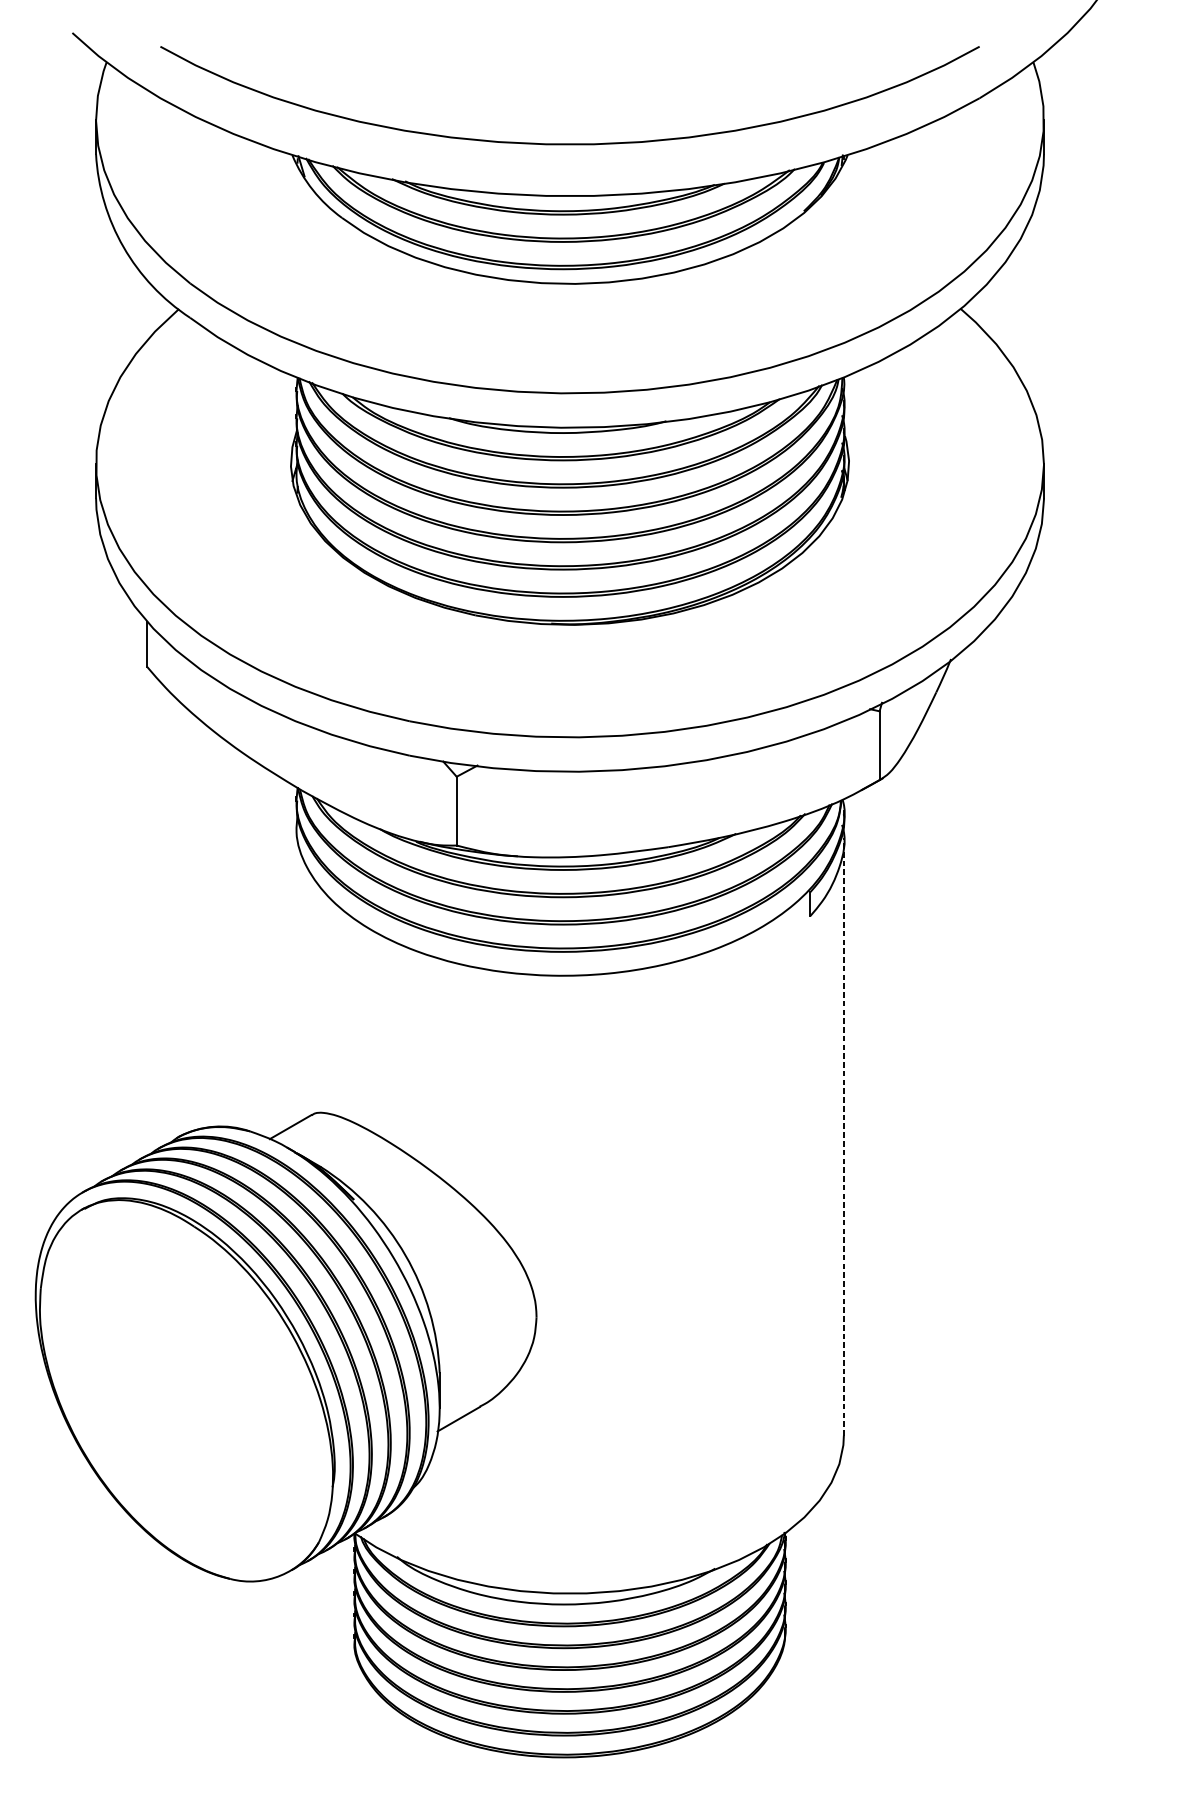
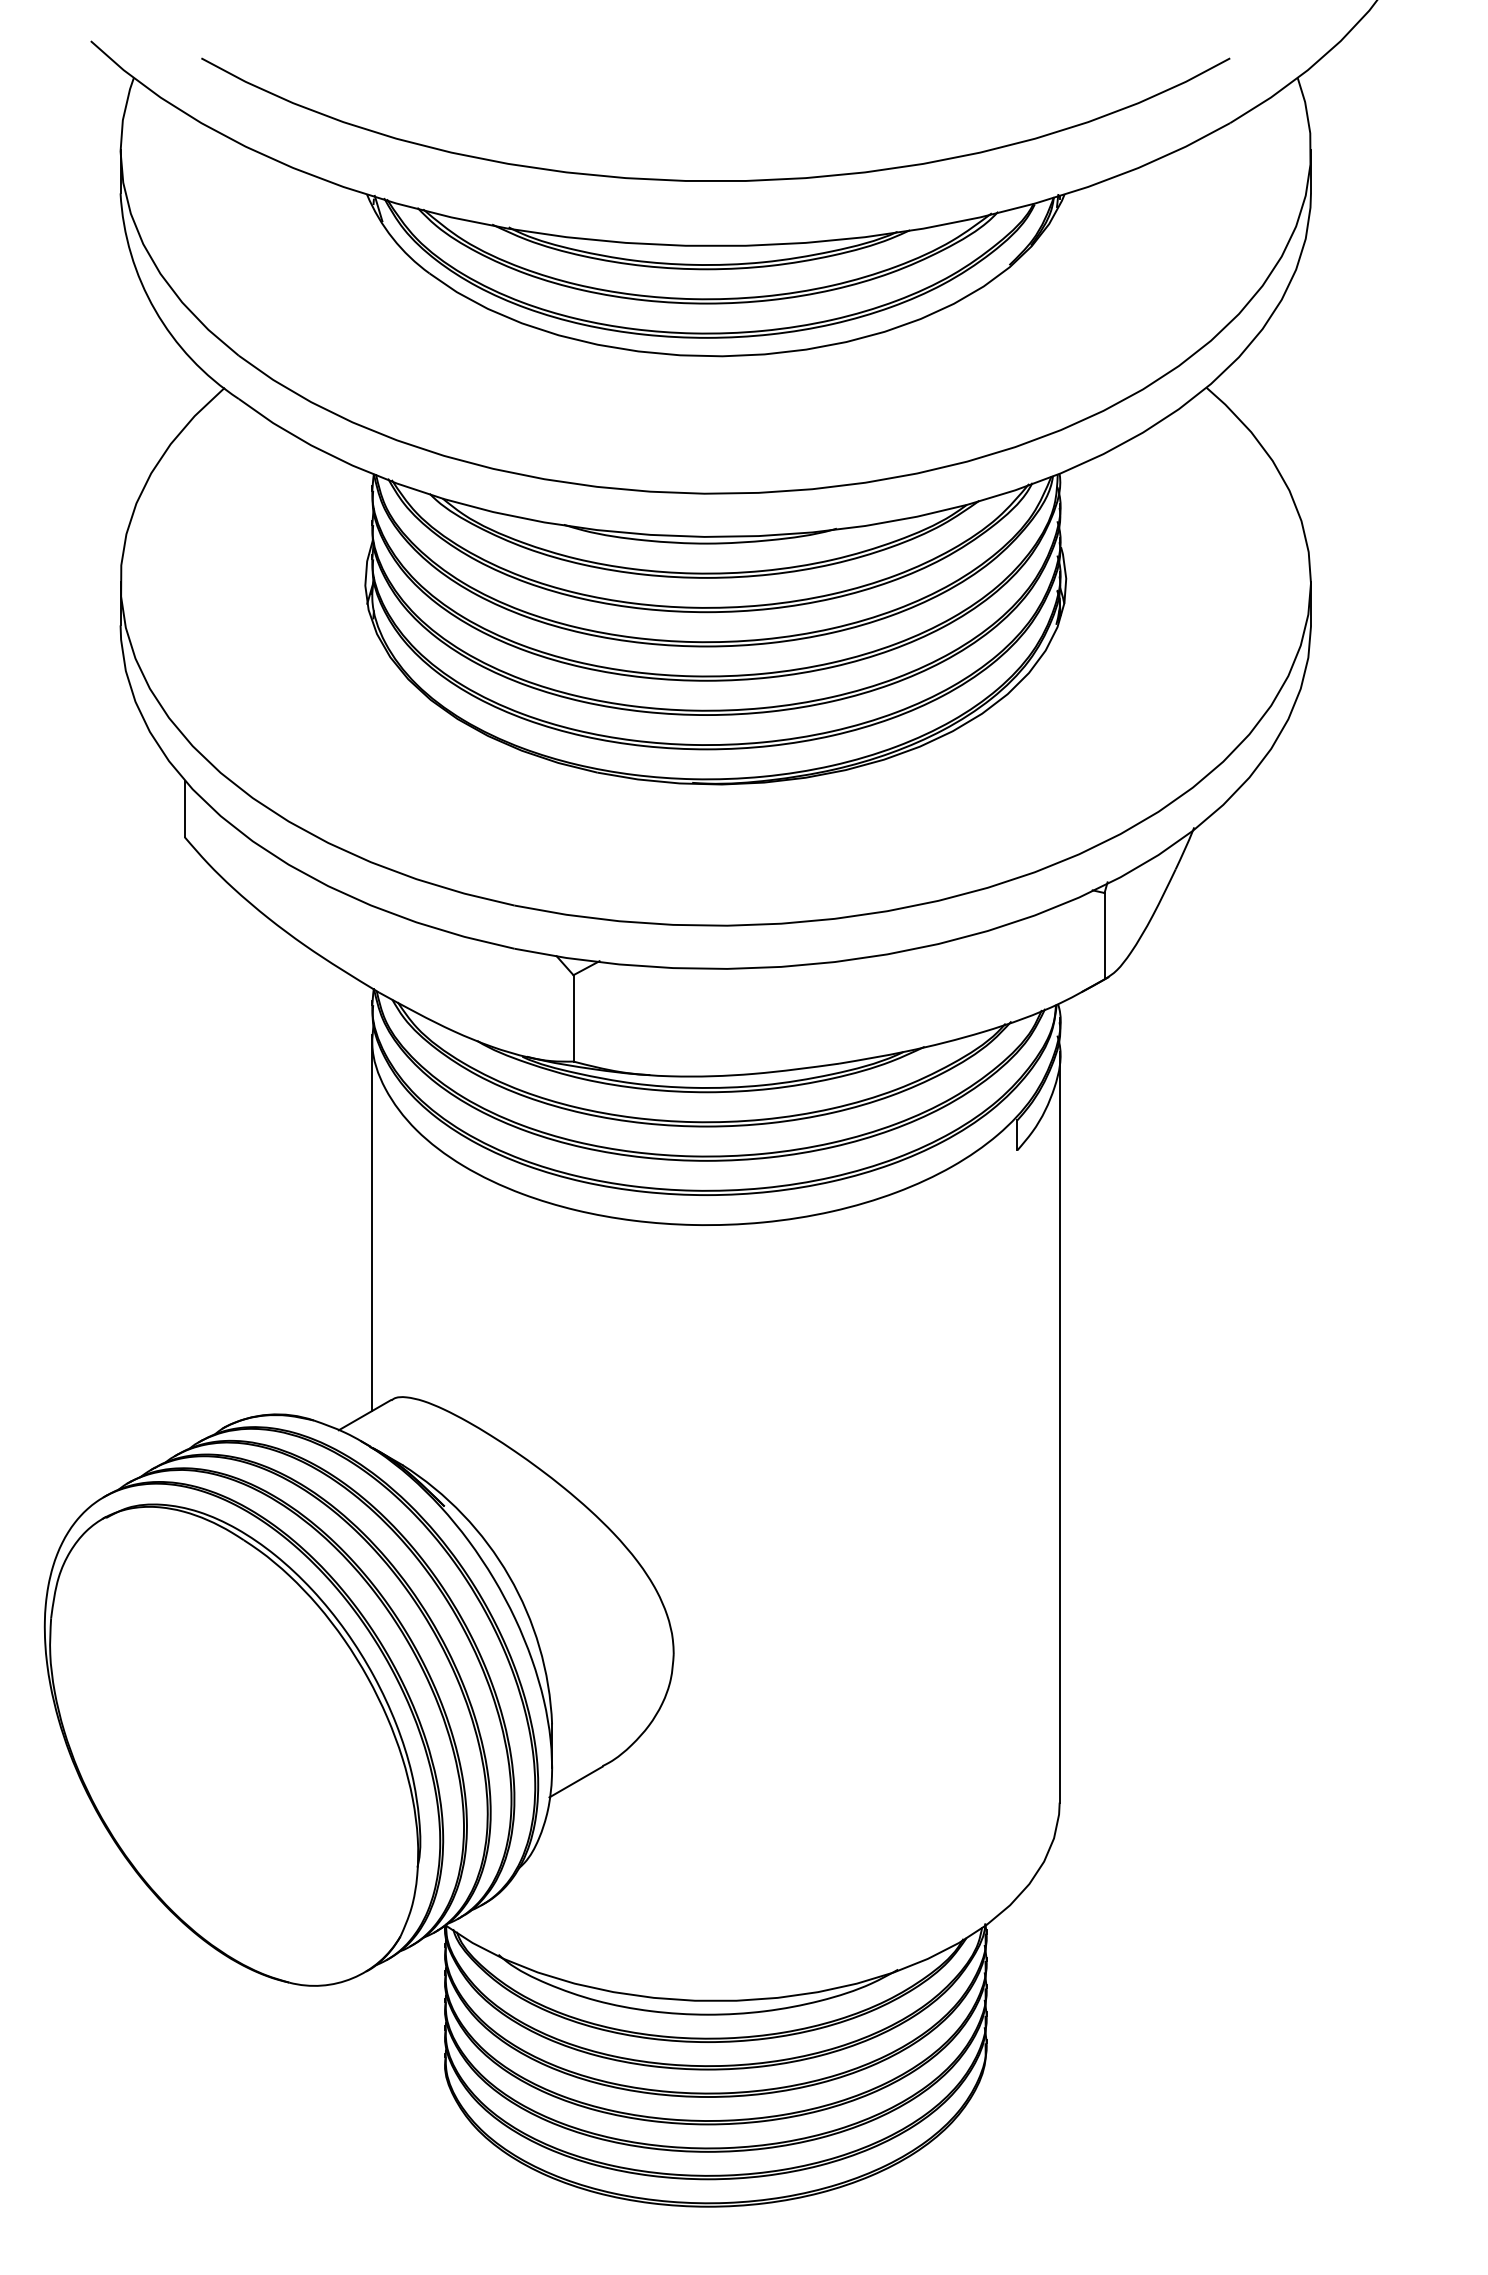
line: (295, 974) -> (371, 1223), added
line: (843, 1136) -> (1059, 1426), dashed -> solid

